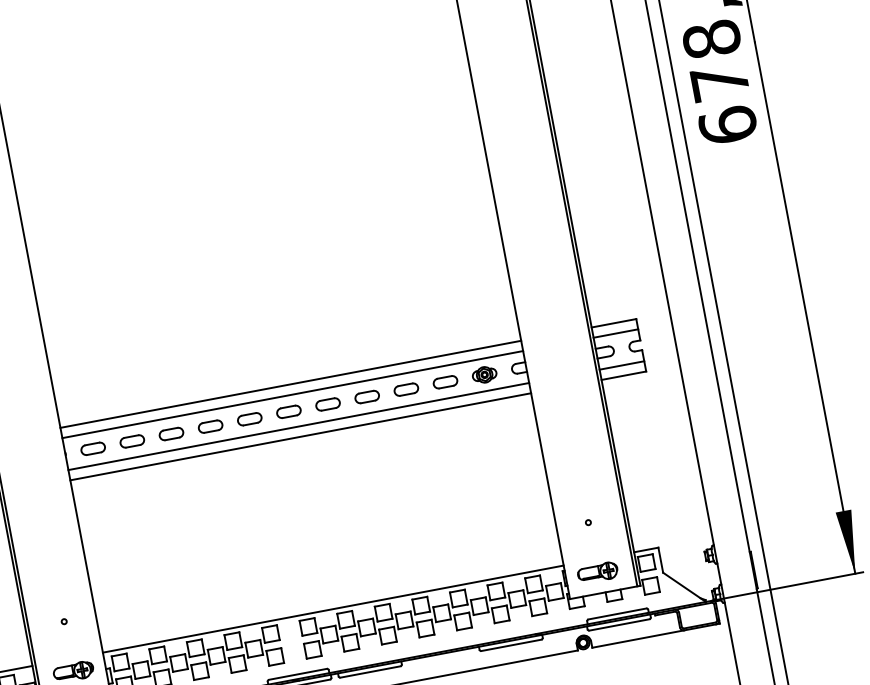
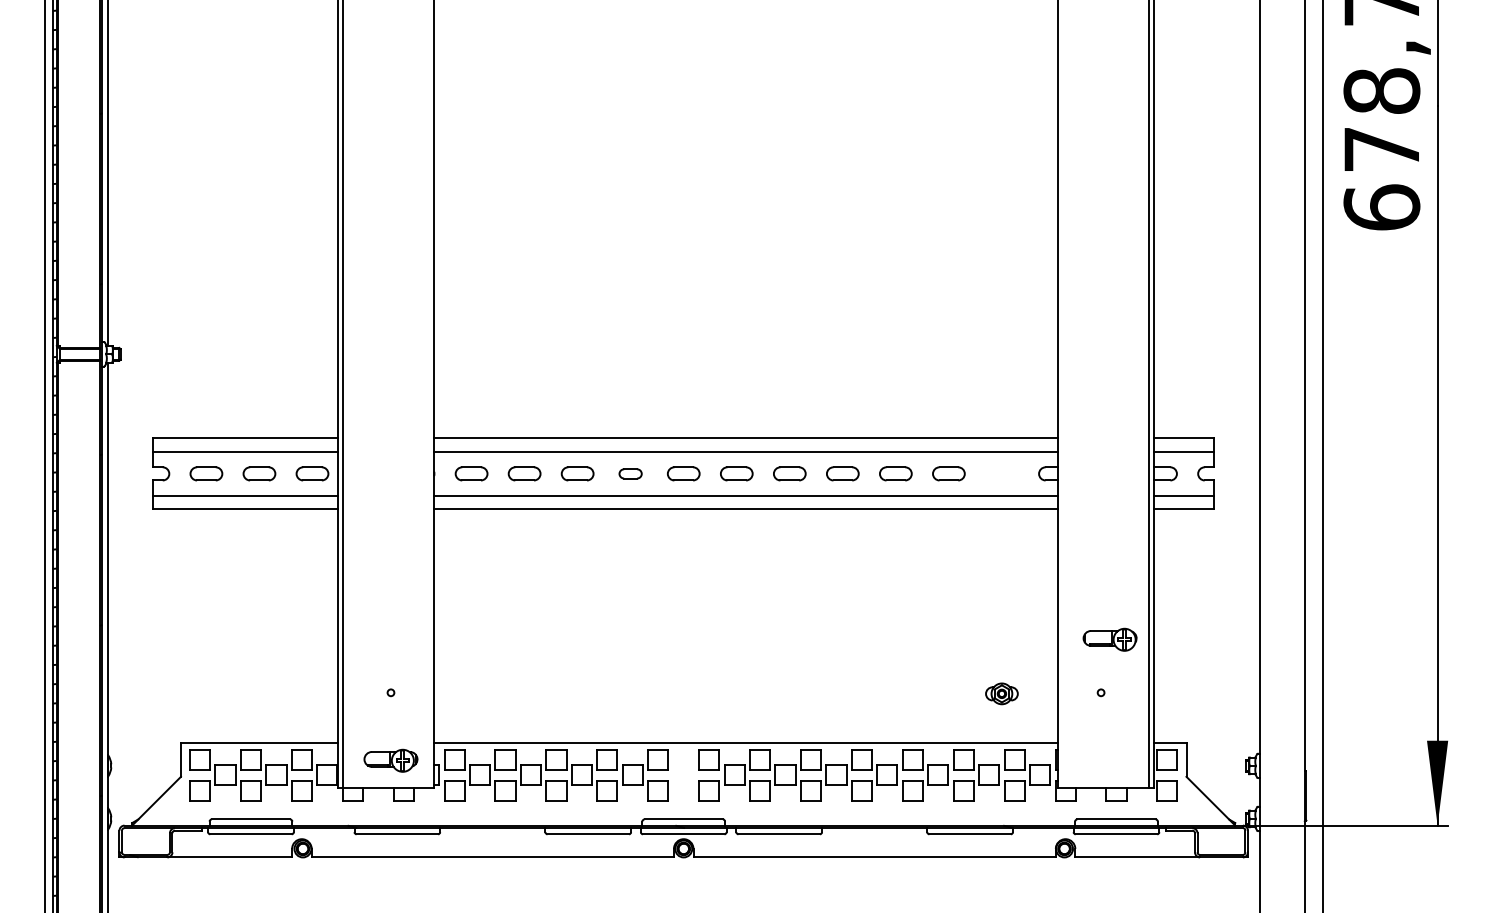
part: (484, 374) -> (1001, 693), moved
part: (210, 426) -> (630, 473), size x0.7
part: (597, 572) -> (1109, 639), moved

